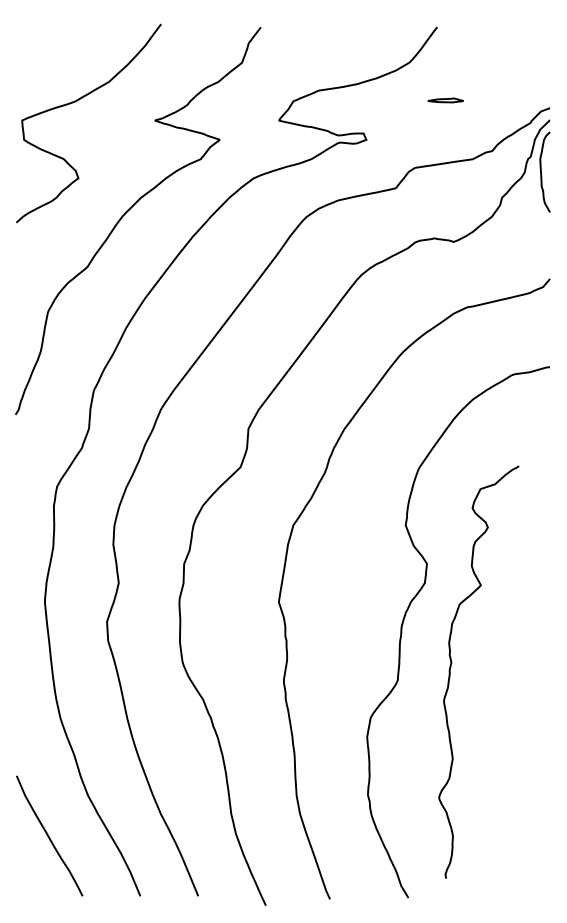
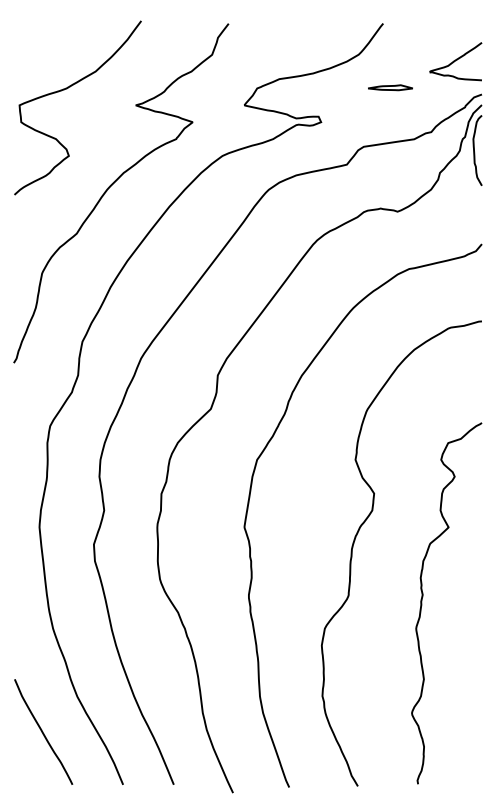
curve: (520, 69) -> (456, 60), added
part: (445, 100) -> (390, 87), size x1.43
curve: (452, 663) -> (423, 595), moved

